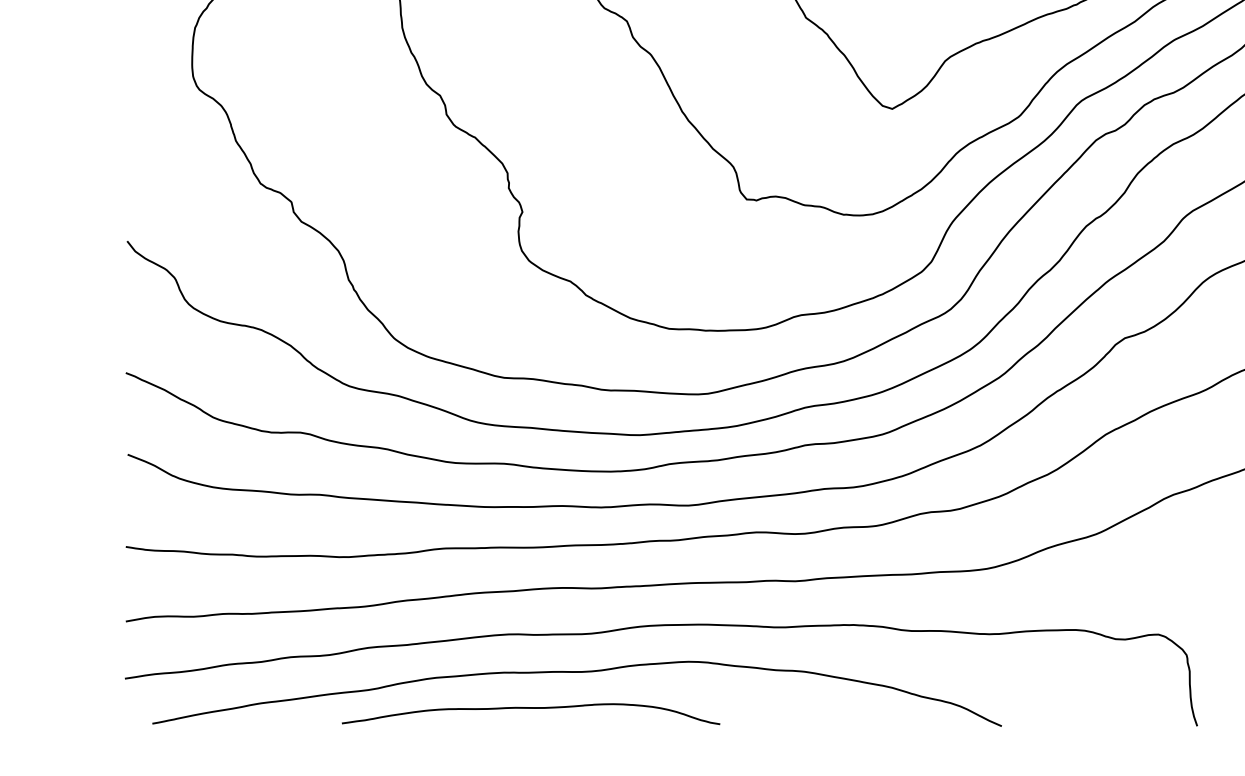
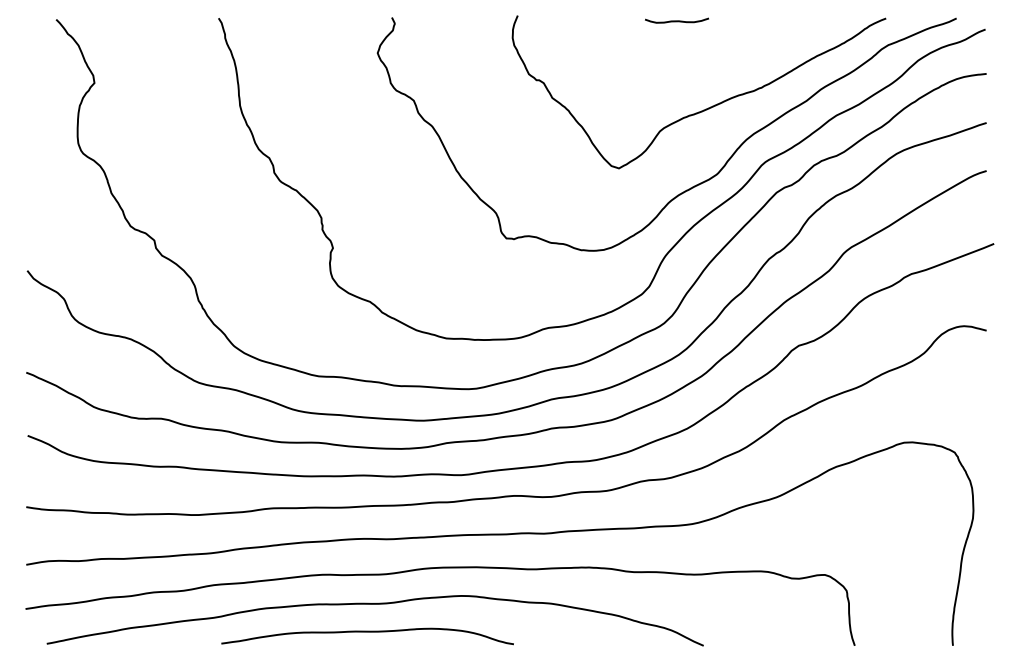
curve: (530, 709) -> (367, 632), moved

